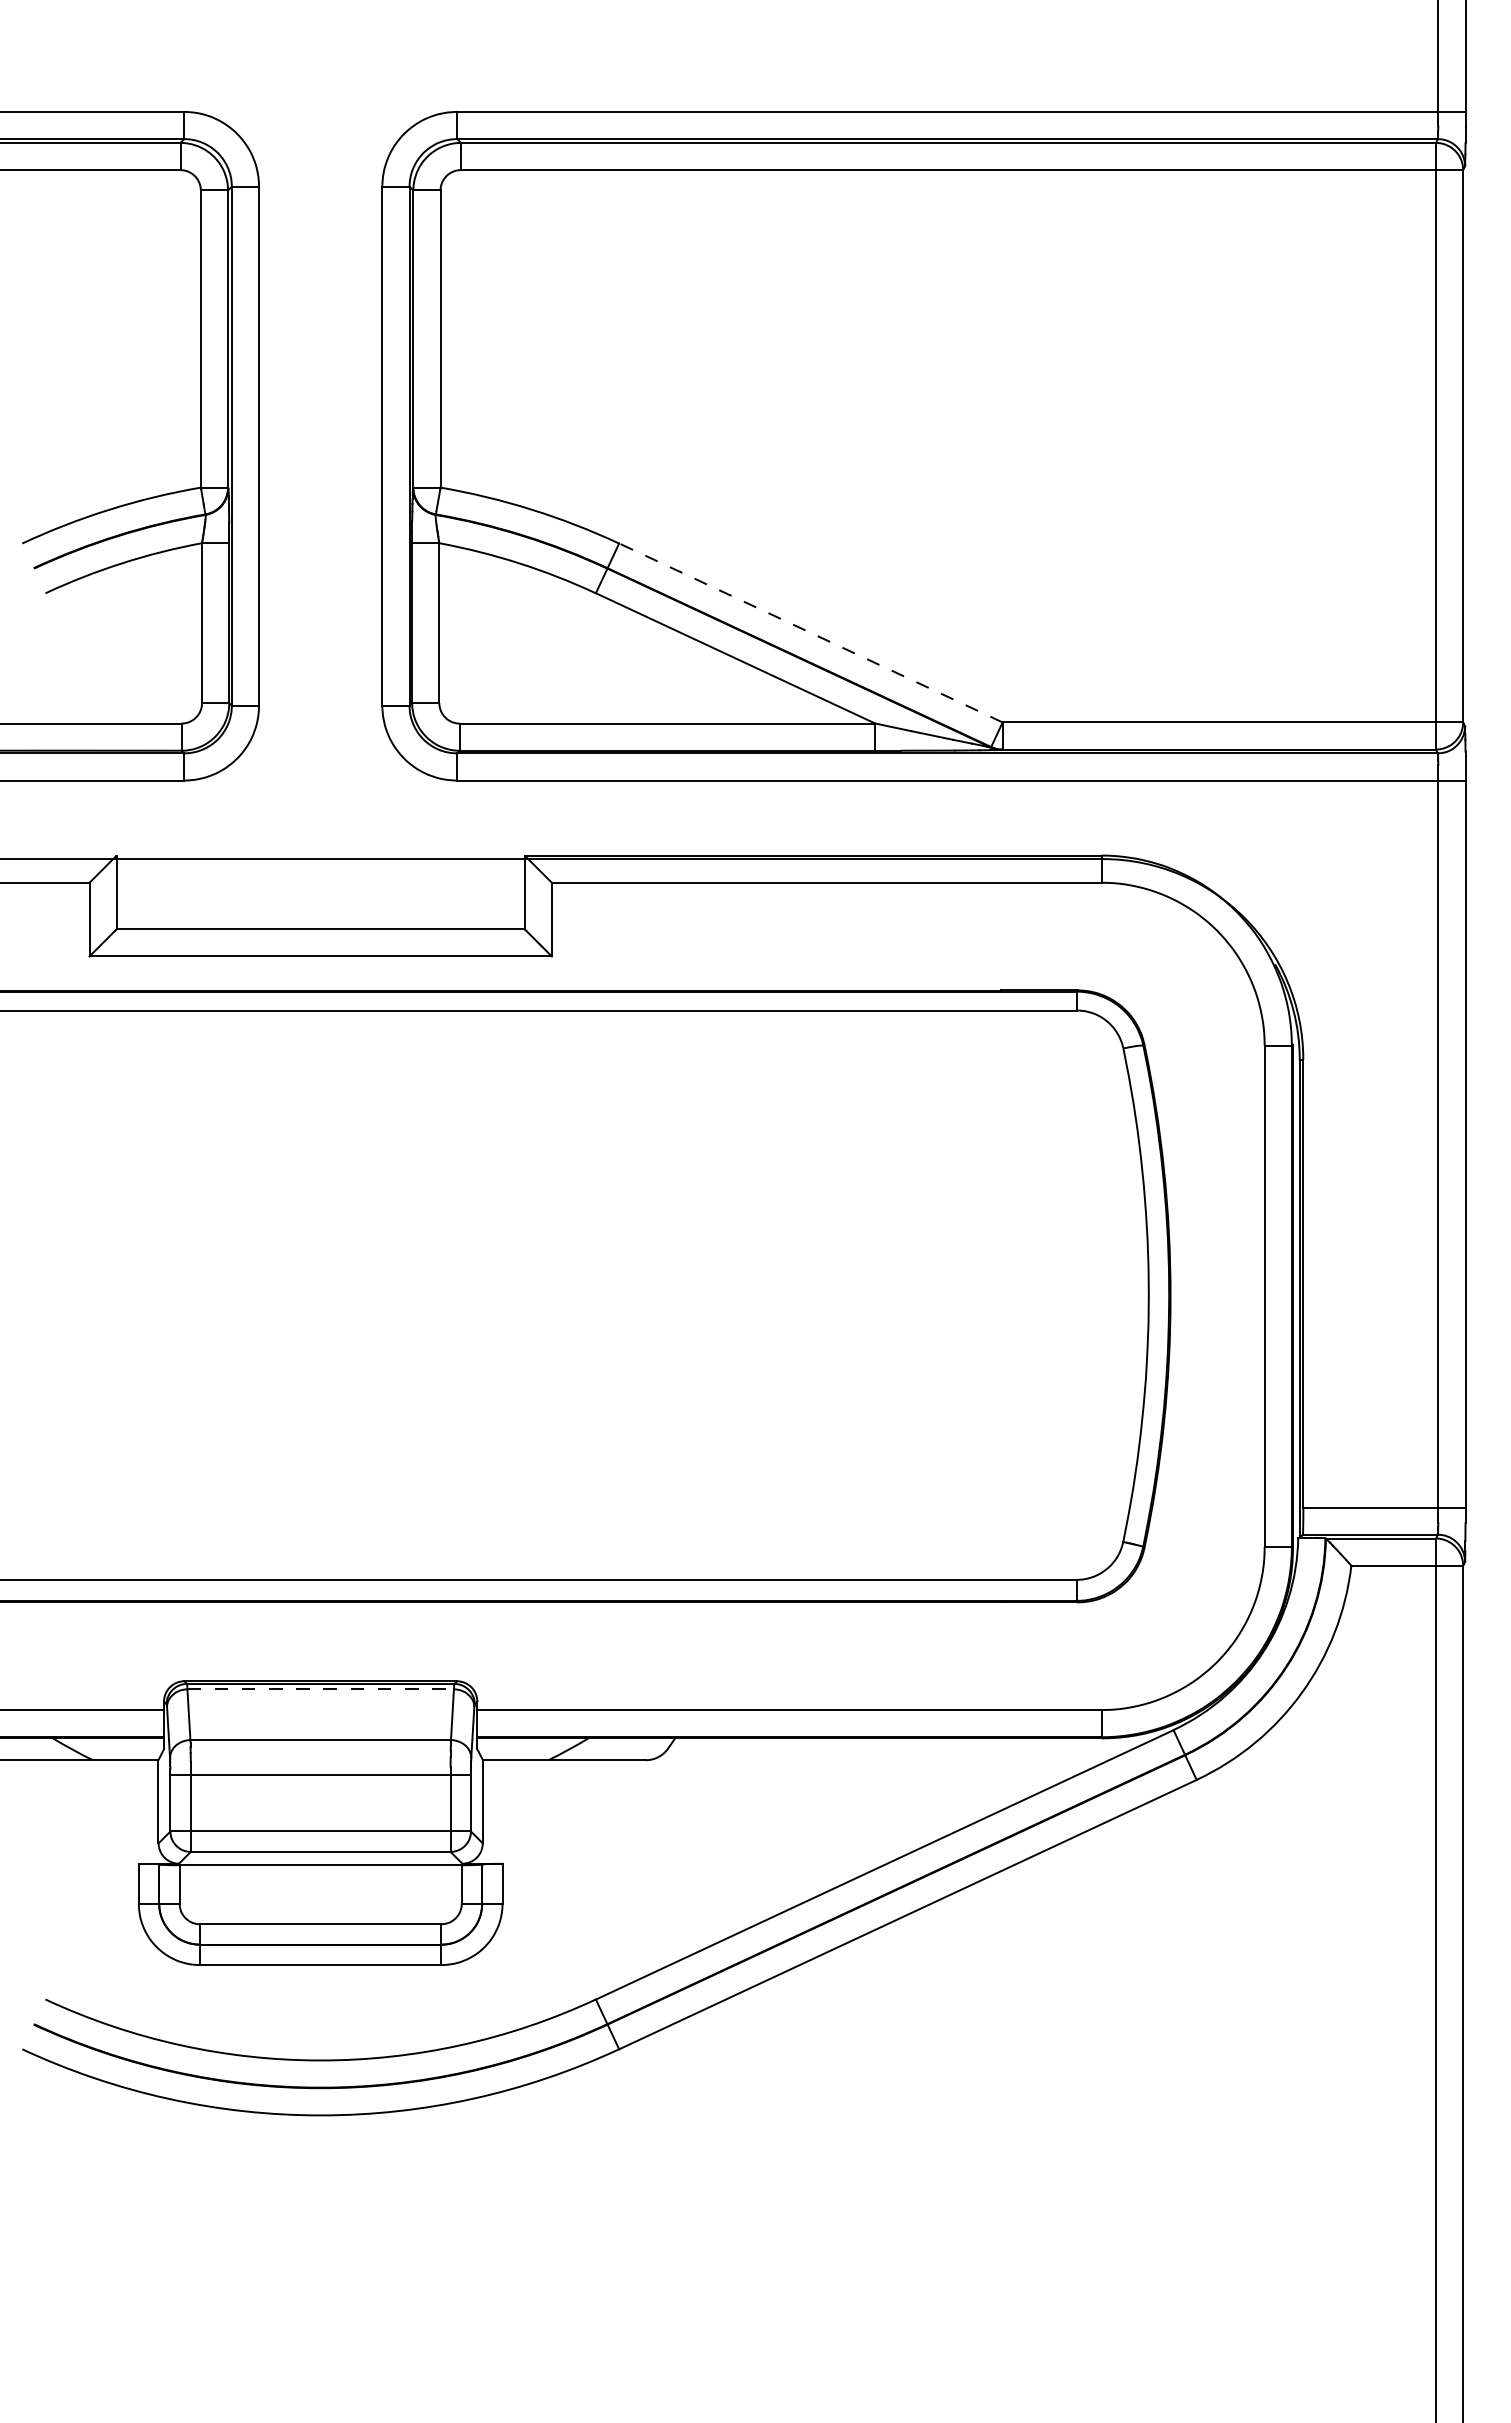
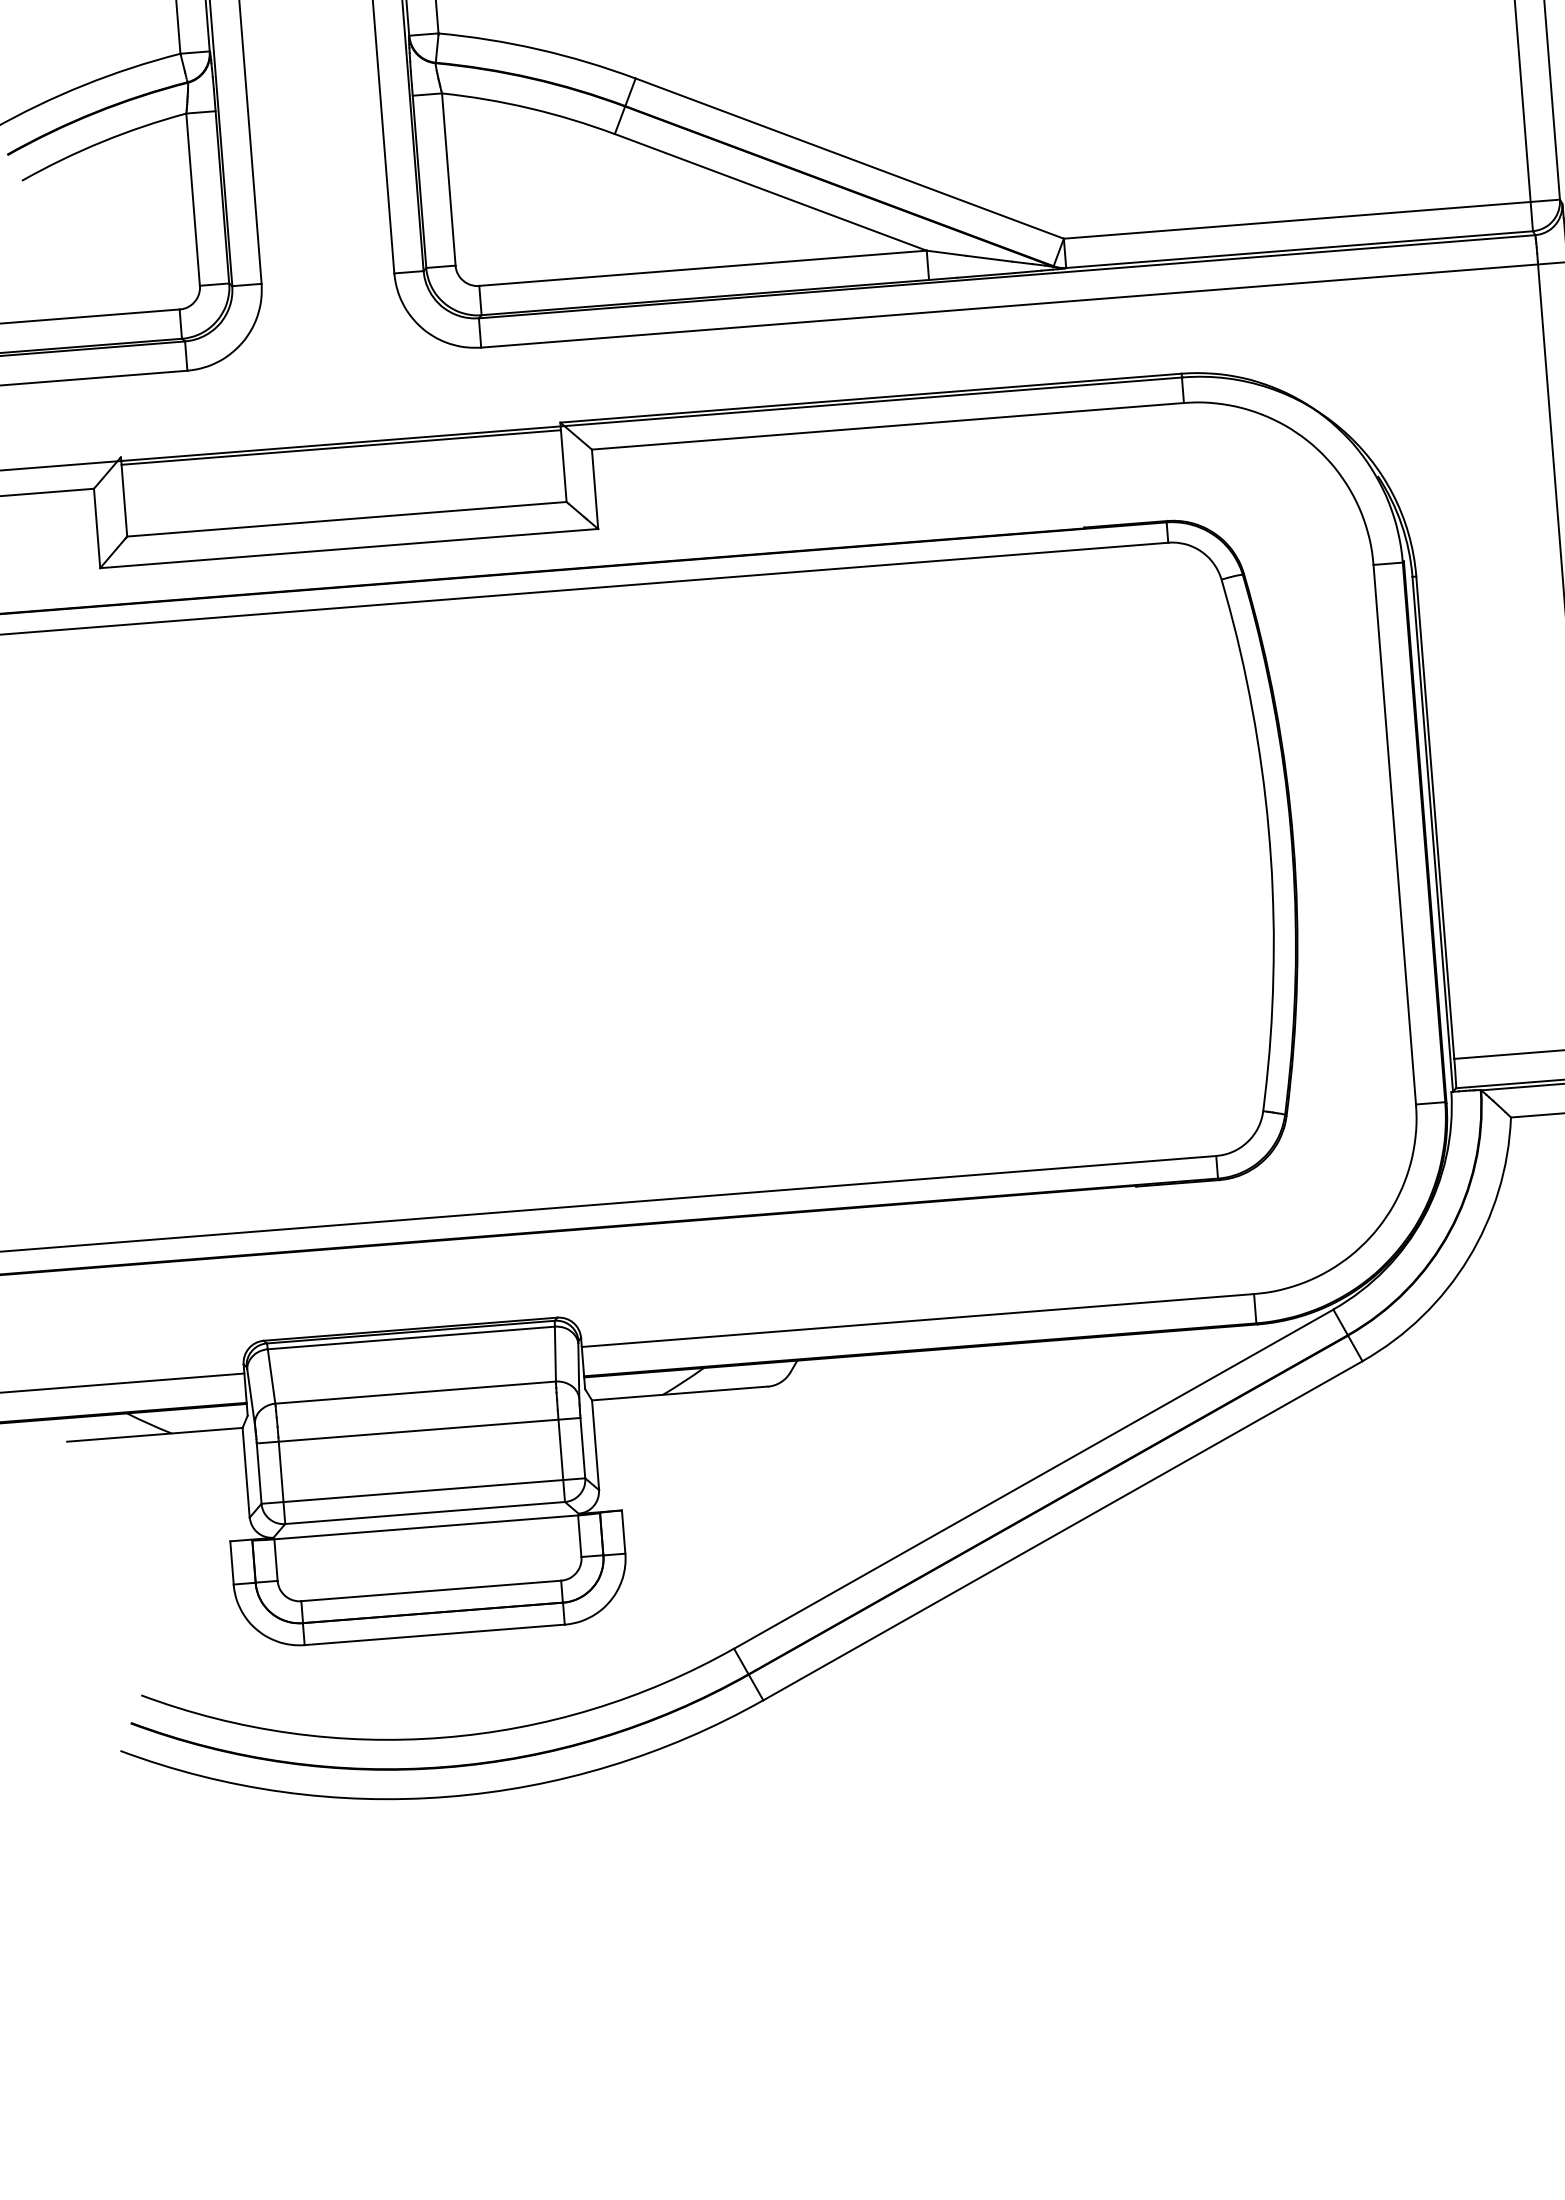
line: (810, 632) -> (849, 158), dashed -> solid
line: (320, 862) -> (341, 447), added
line: (321, 1689) -> (412, 1338), dashed -> solid

